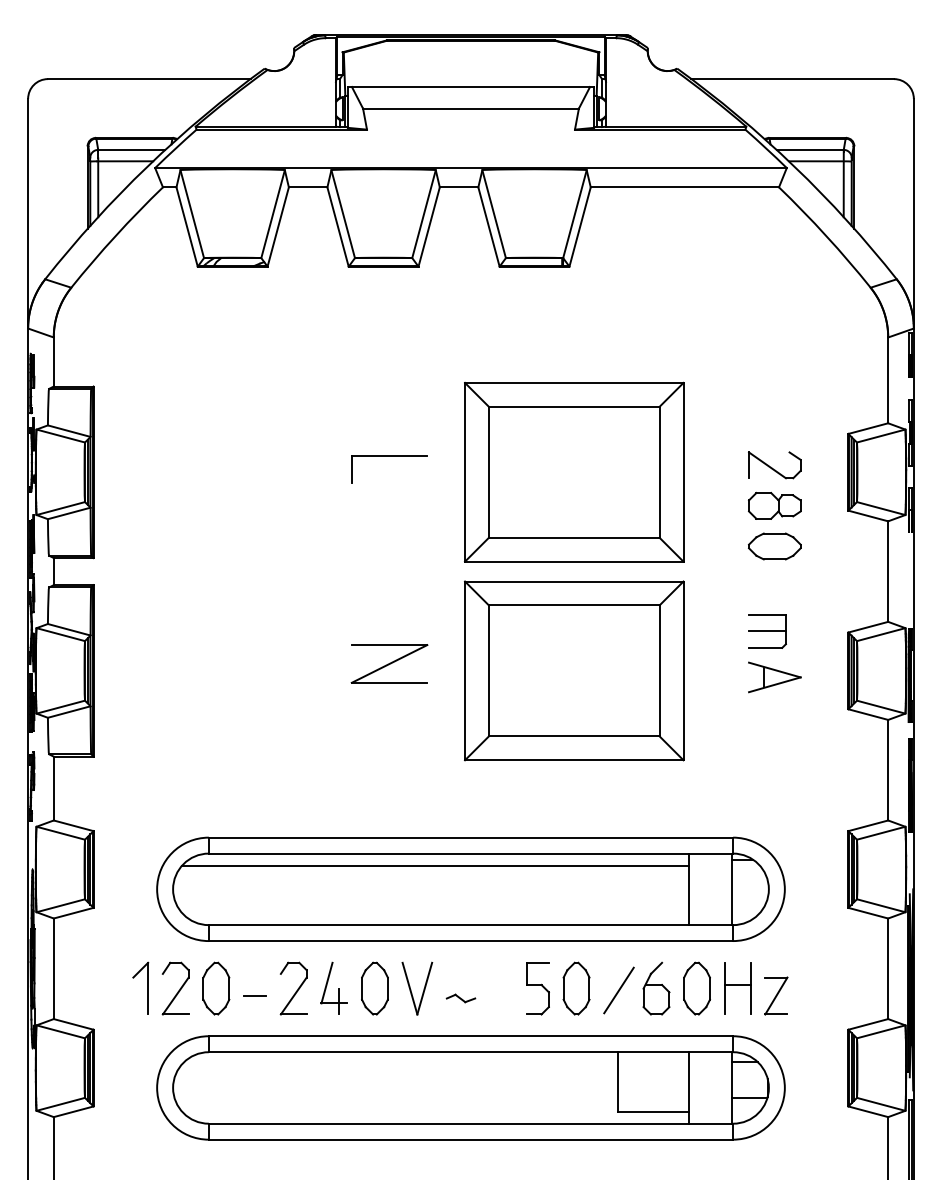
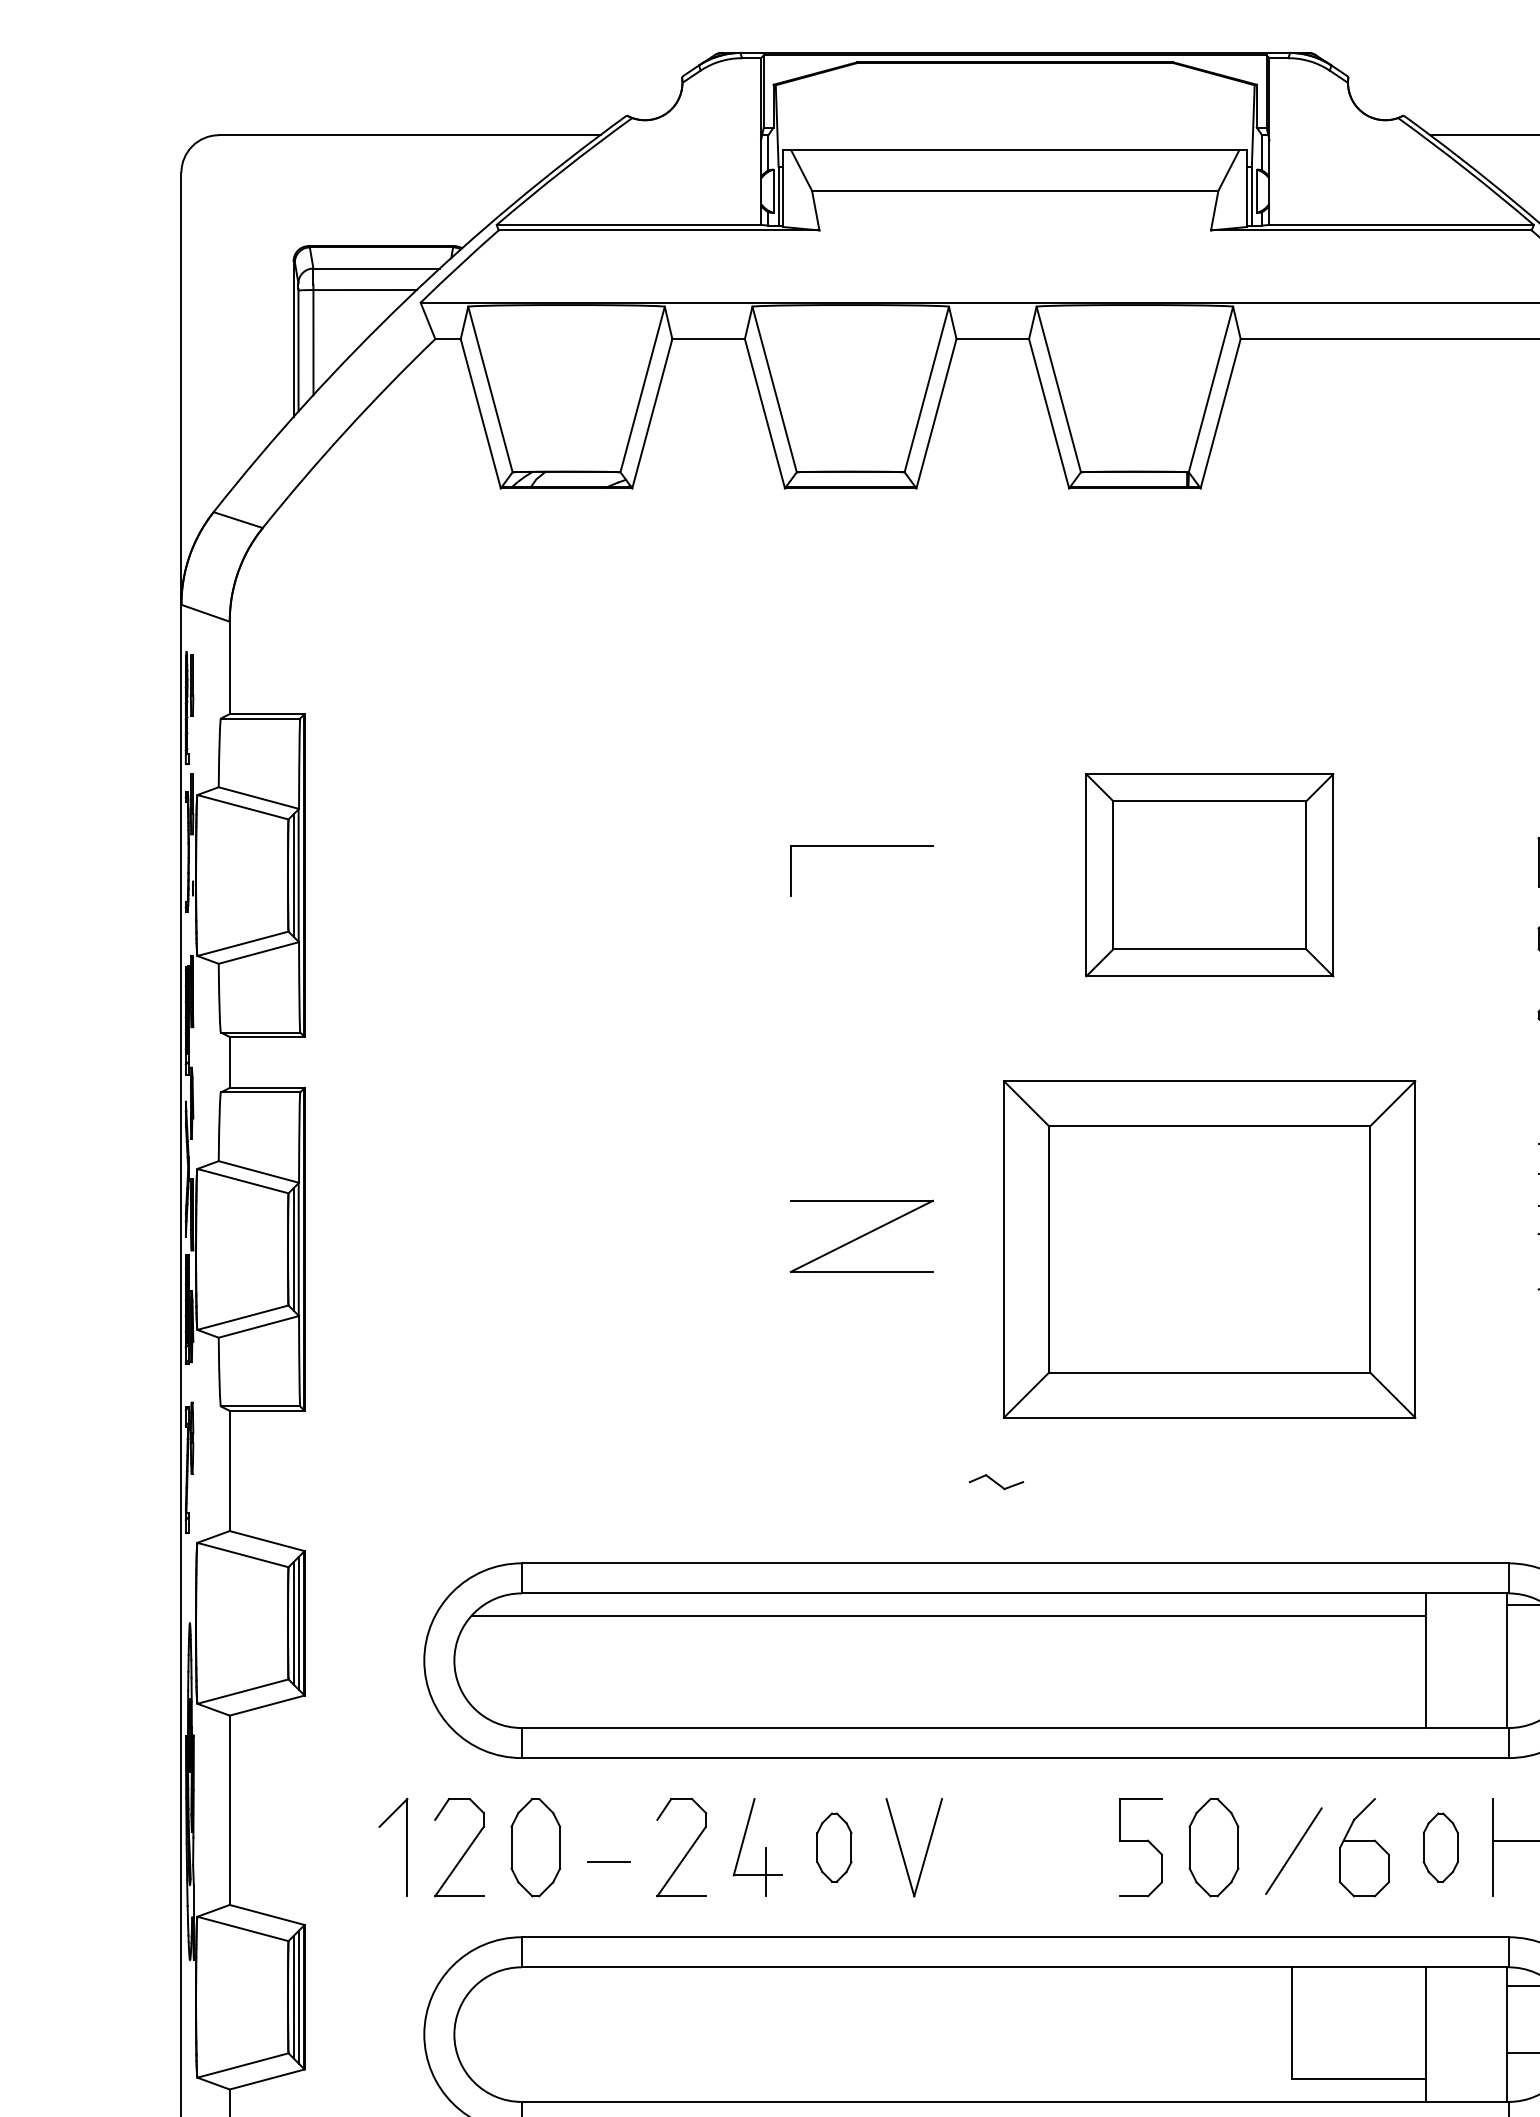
part: (574, 471) -> (1210, 874), size x0.6
part: (374, 988) -> (833, 1847), size x0.7
part: (696, 988) -> (1439, 1847), size x0.7
part: (460, 998) -> (995, 1482), moved

